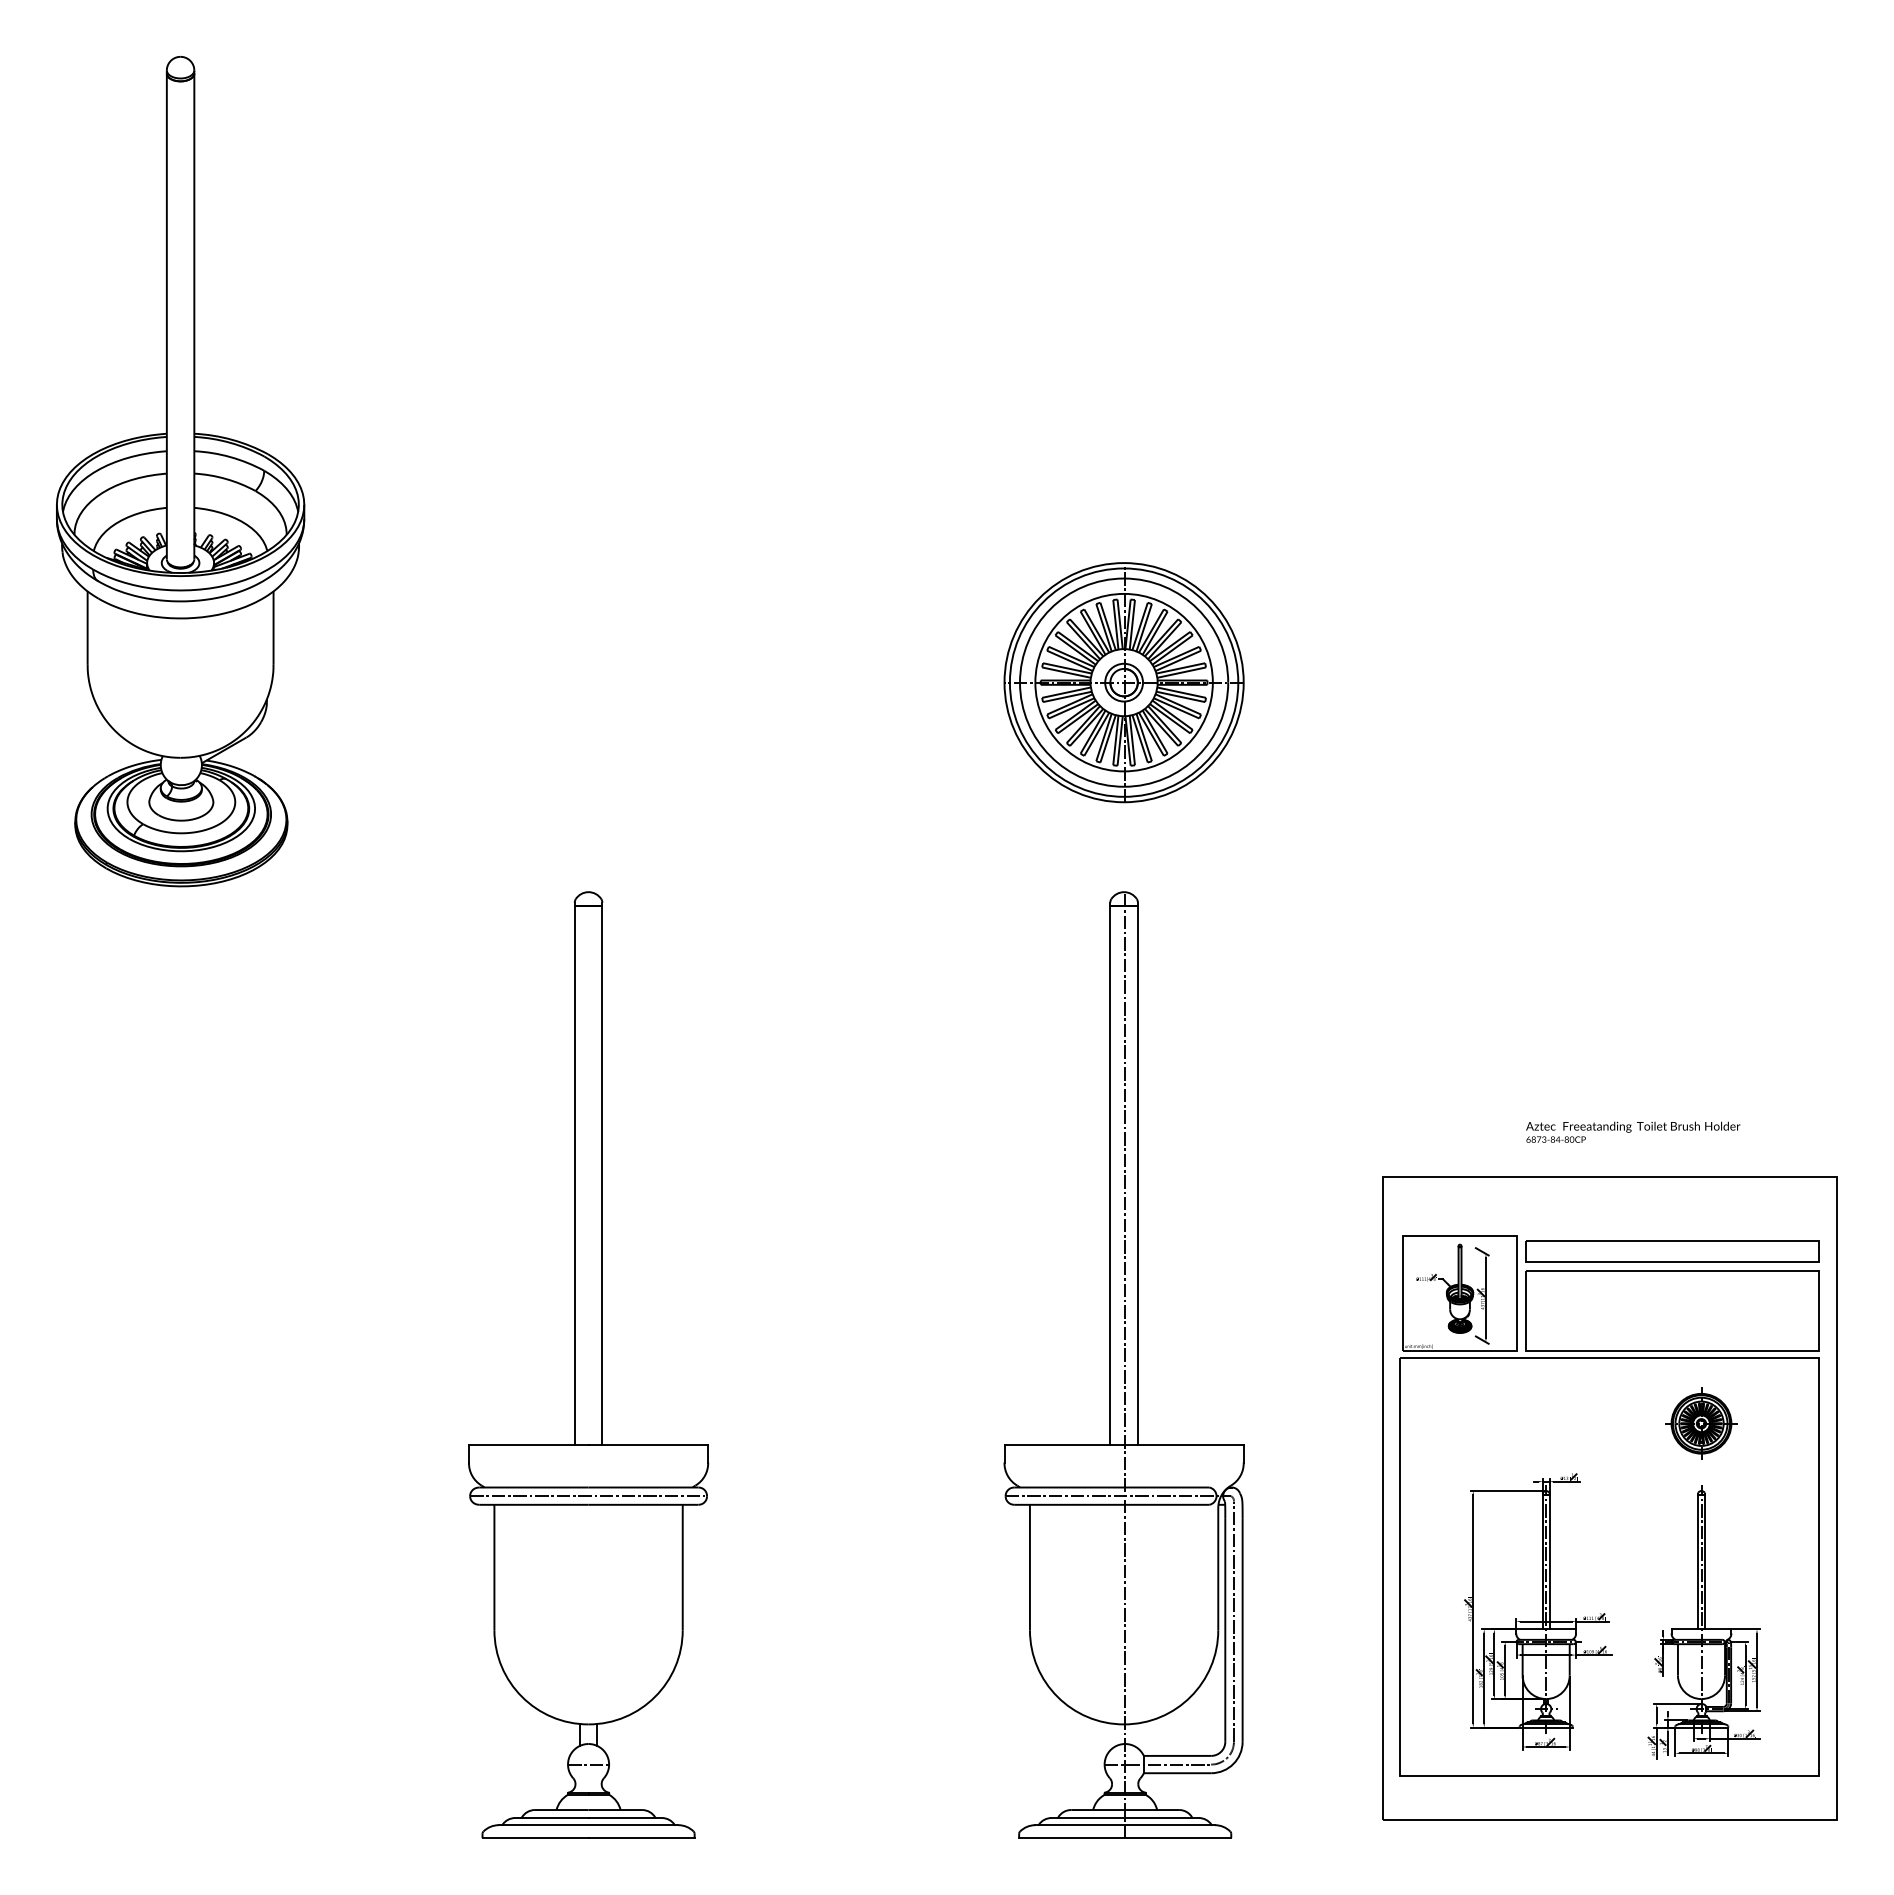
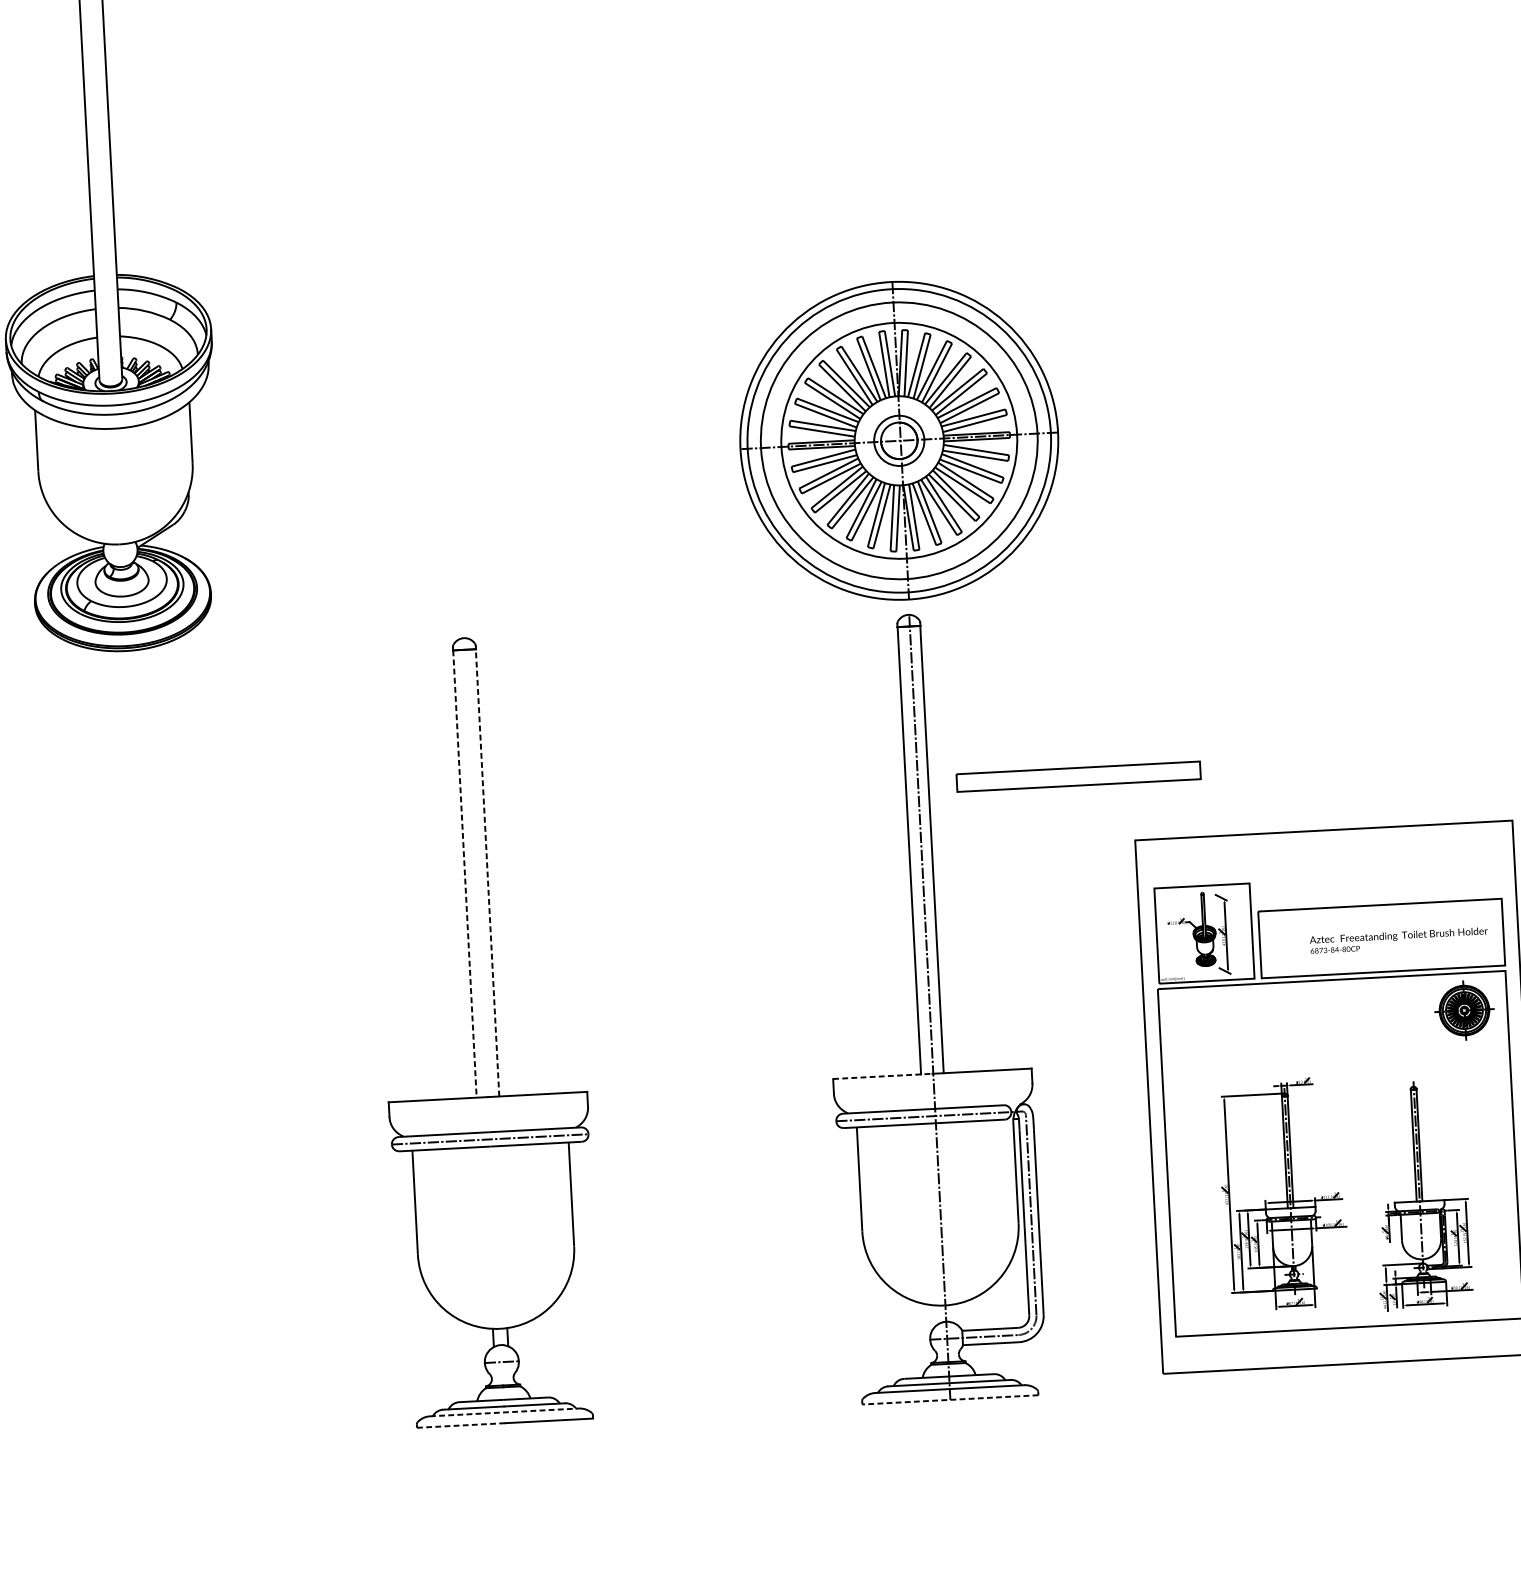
part: (1123, 682) -> (898, 440), size x1.6
text: (1633, 1131) -> (1399, 939), moved
line: (602, 1175) -> (487, 872), solid -> dashed
line: (574, 1176) -> (464, 874), solid -> dashed
part: (1672, 1251) -> (1078, 776), moved
part: (1701, 1423) -> (1464, 1010), moved
line: (1064, 1445) -> (882, 1076), solid -> dashed
line: (588, 1825) -> (504, 1412), solid -> dashed
line: (535, 1838) -> (461, 1425), solid -> dashed
line: (1124, 1838) -> (949, 1400), solid -> dashed

